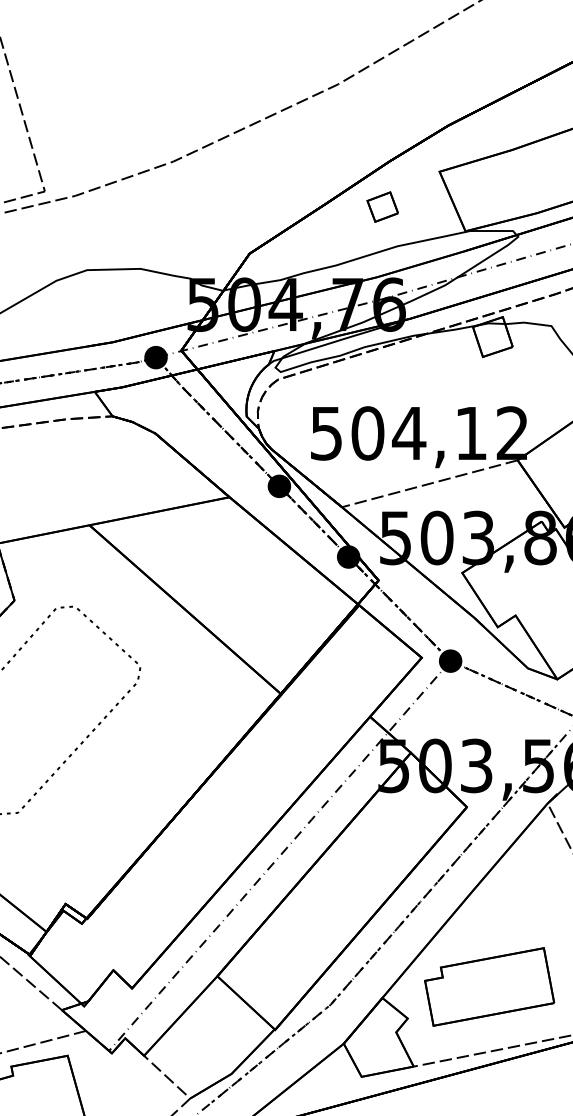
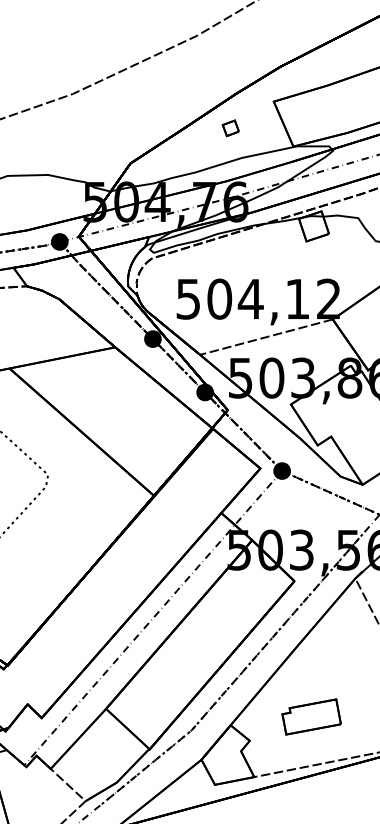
part: (382, 206) -> (230, 127), size x0.7
part: (489, 986) -> (311, 716), size x0.6

